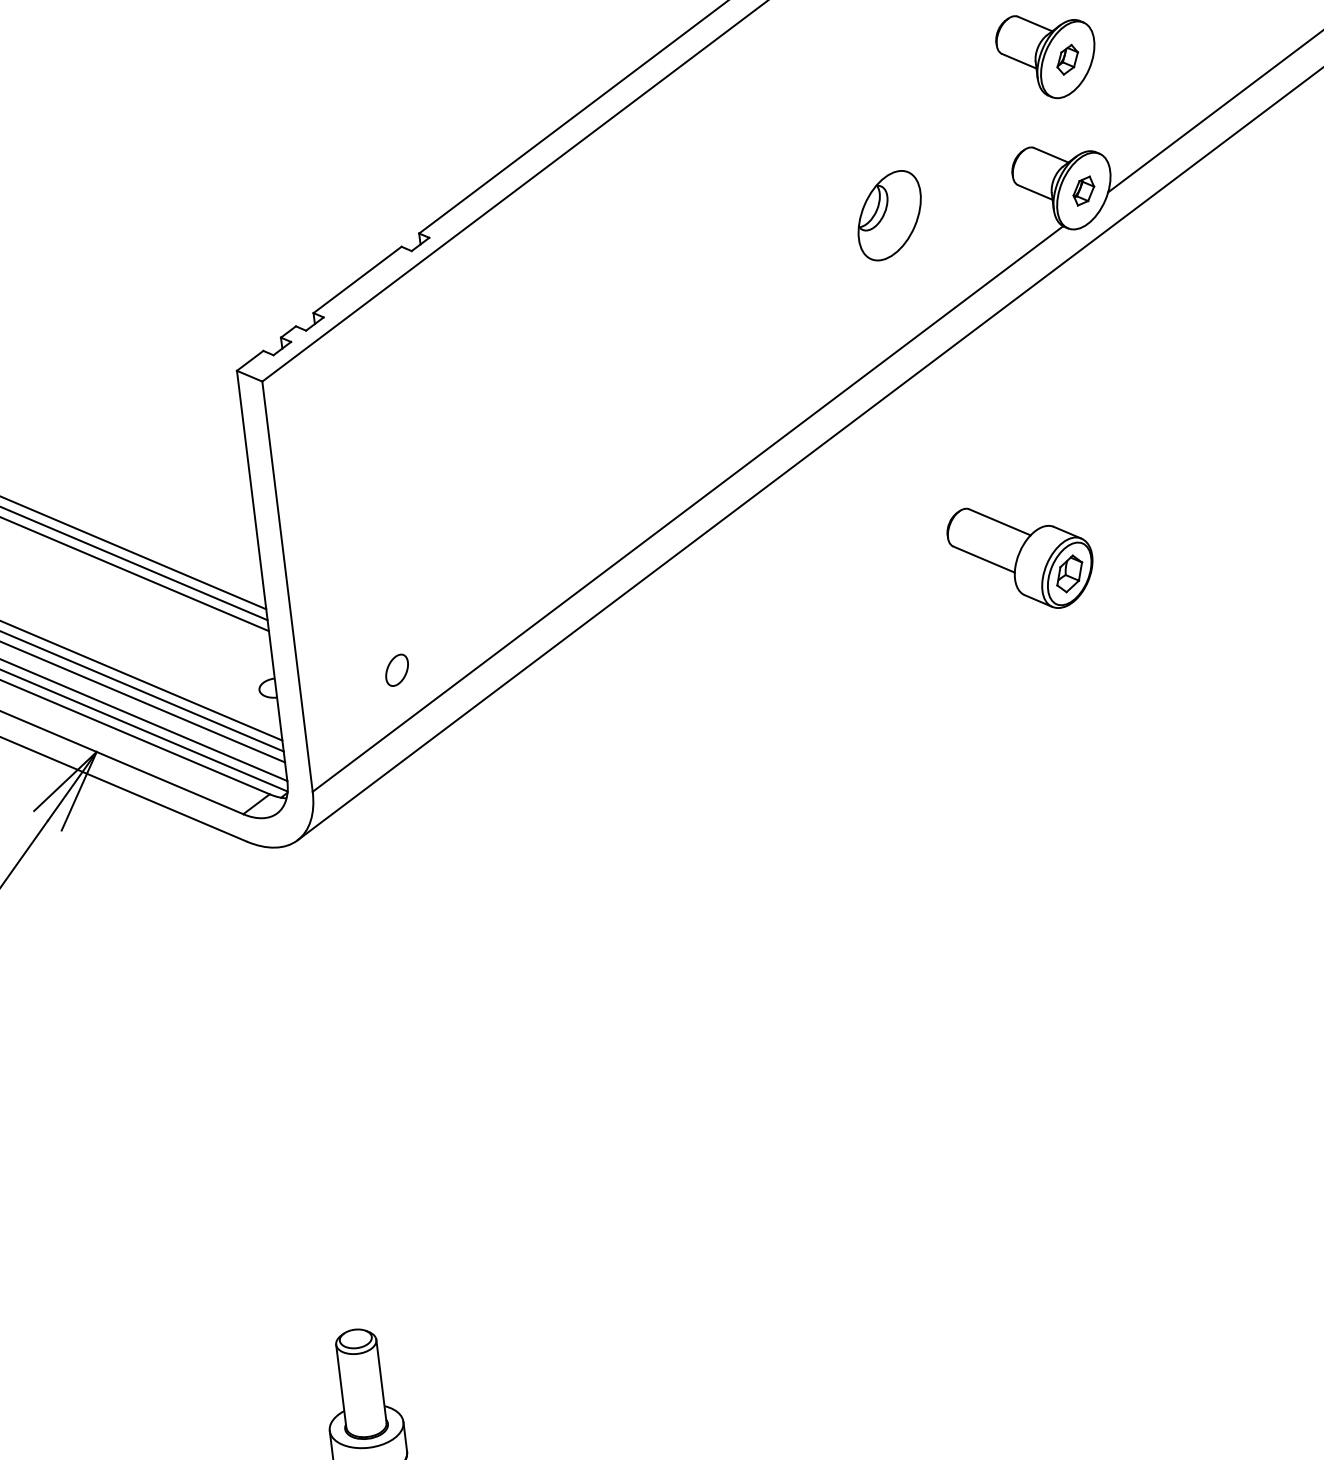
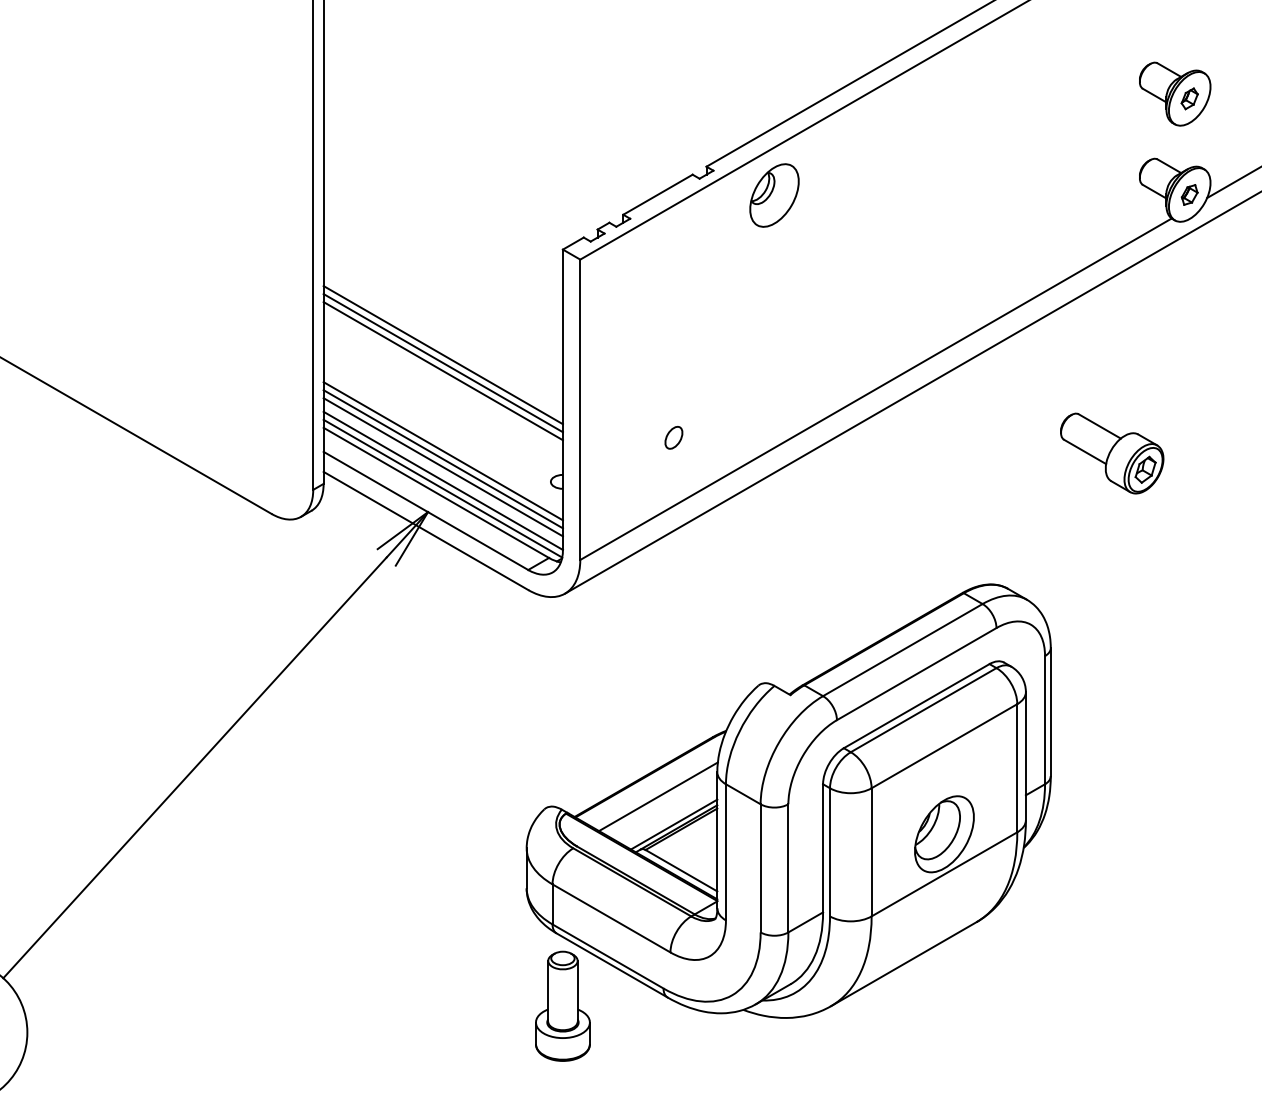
part: (889, 215) -> (774, 195), moved
part: (396, 669) -> (673, 437), moved
part: (637, 1085) -> (788, 800), added

